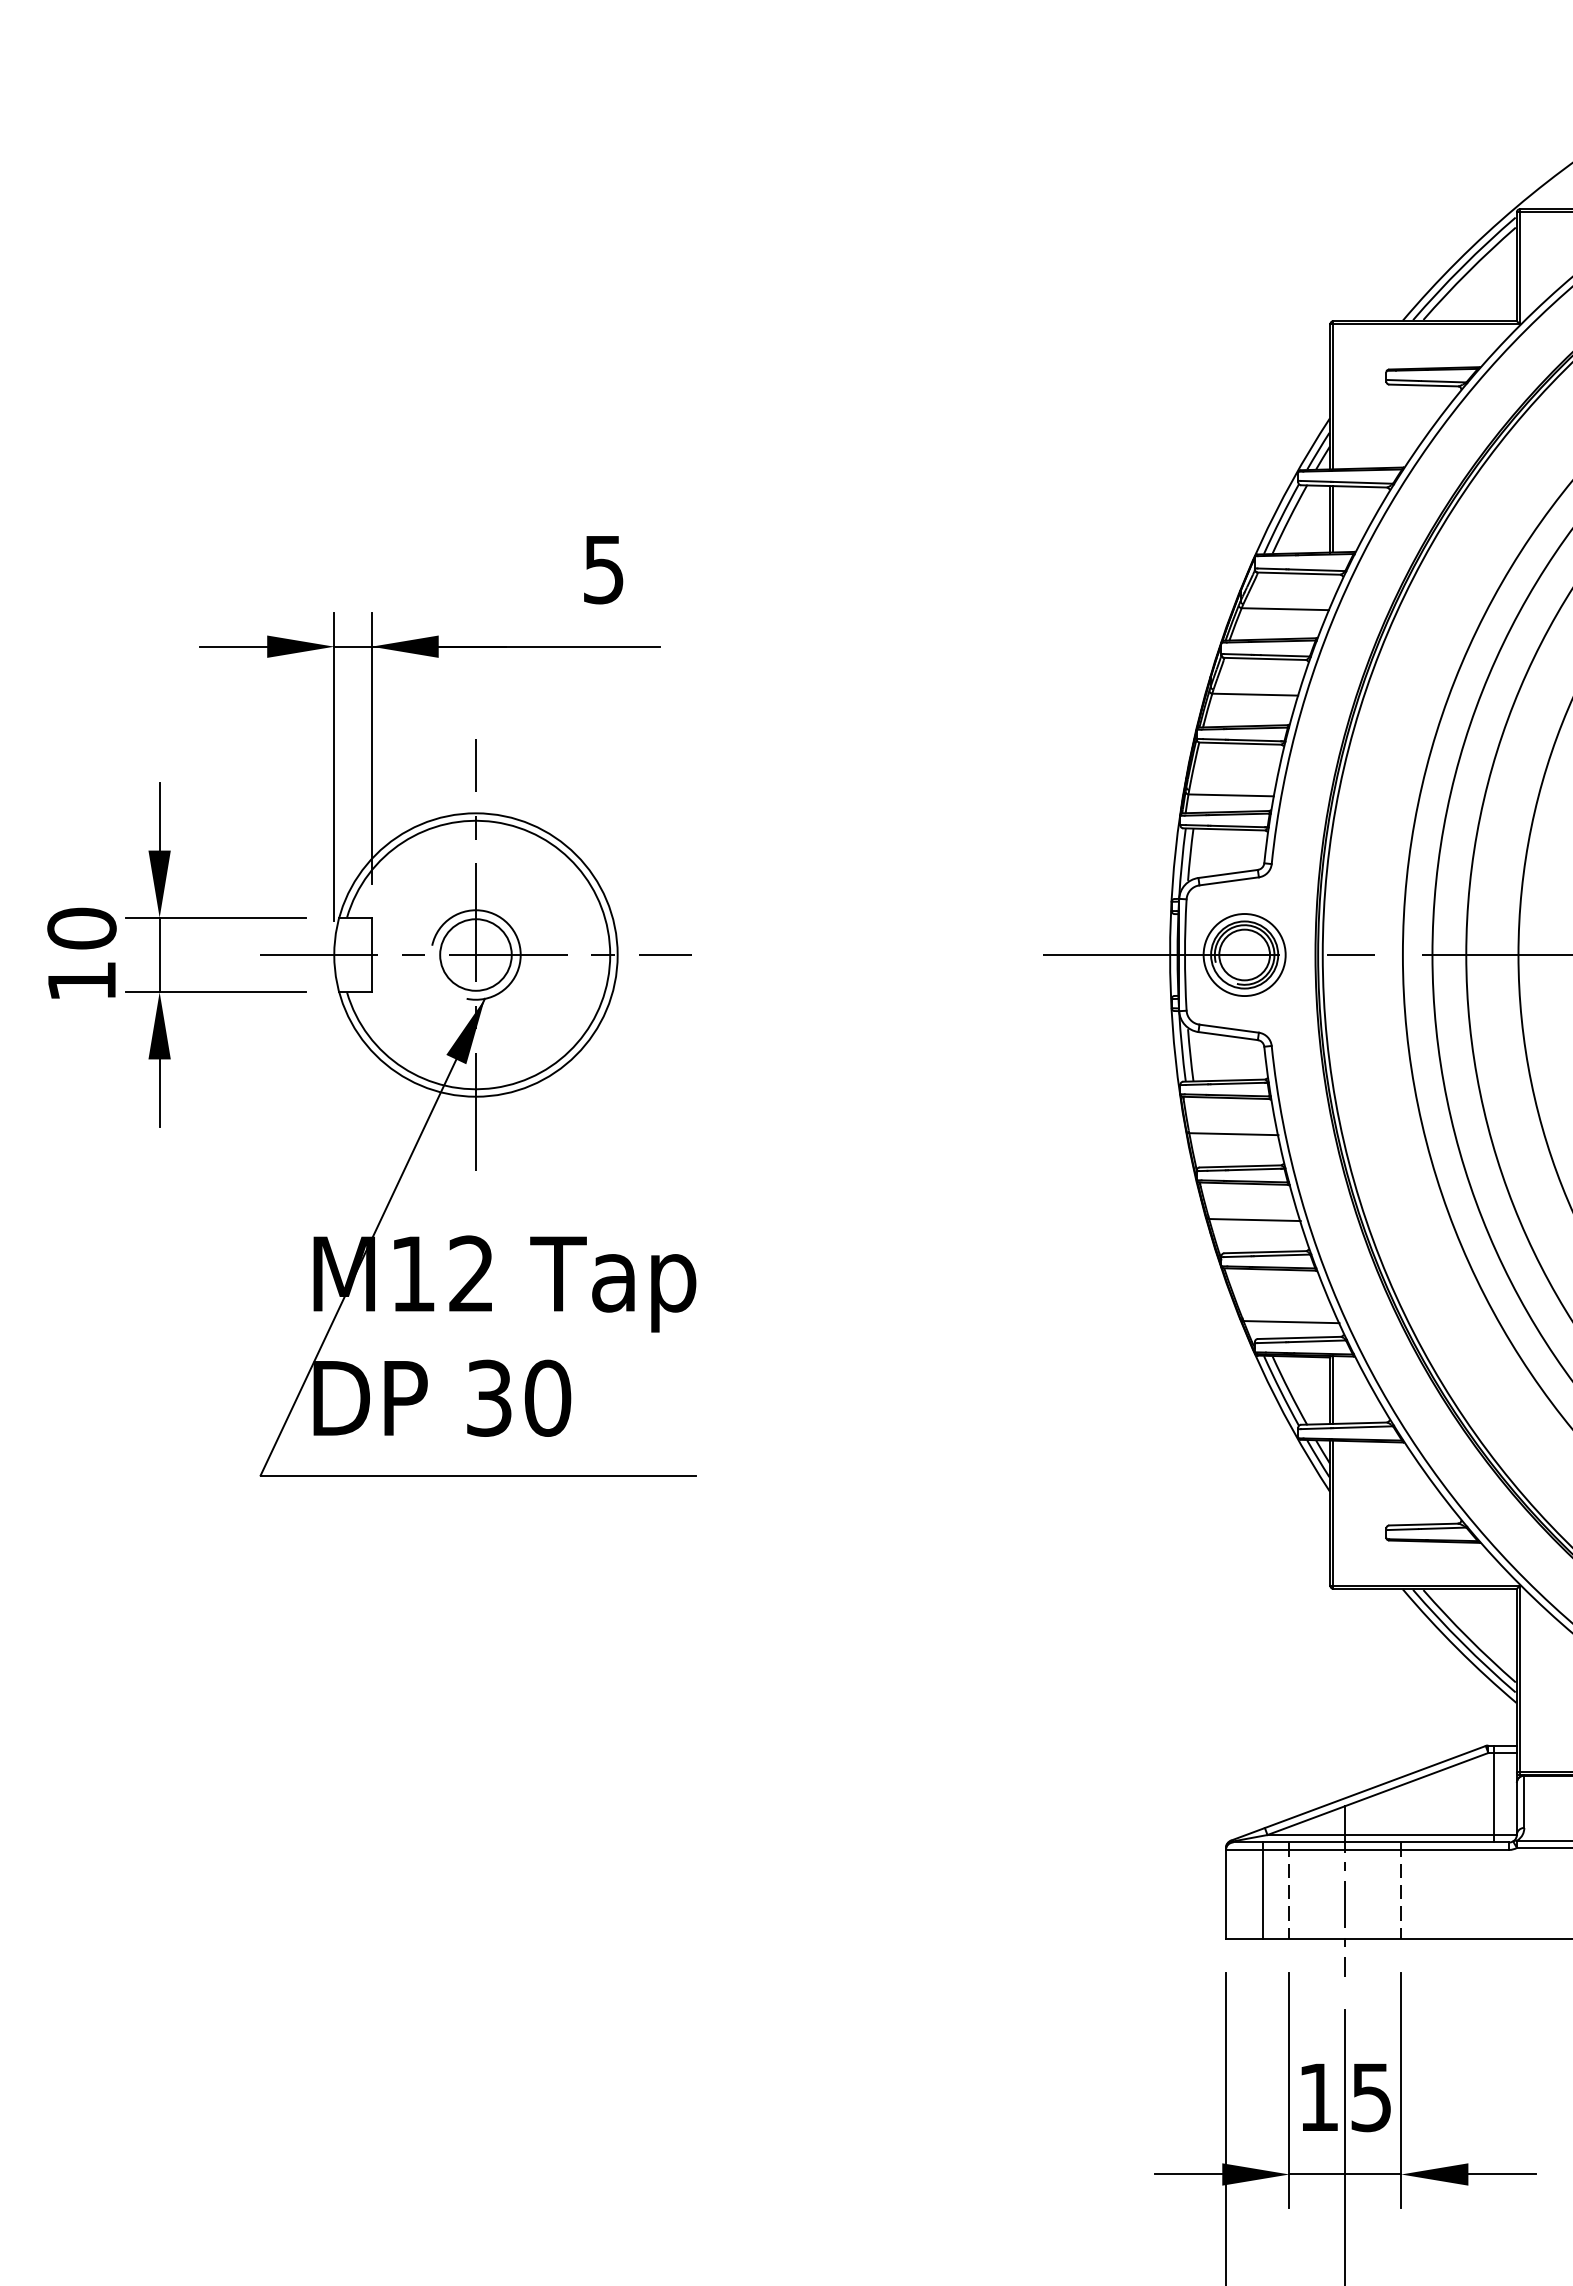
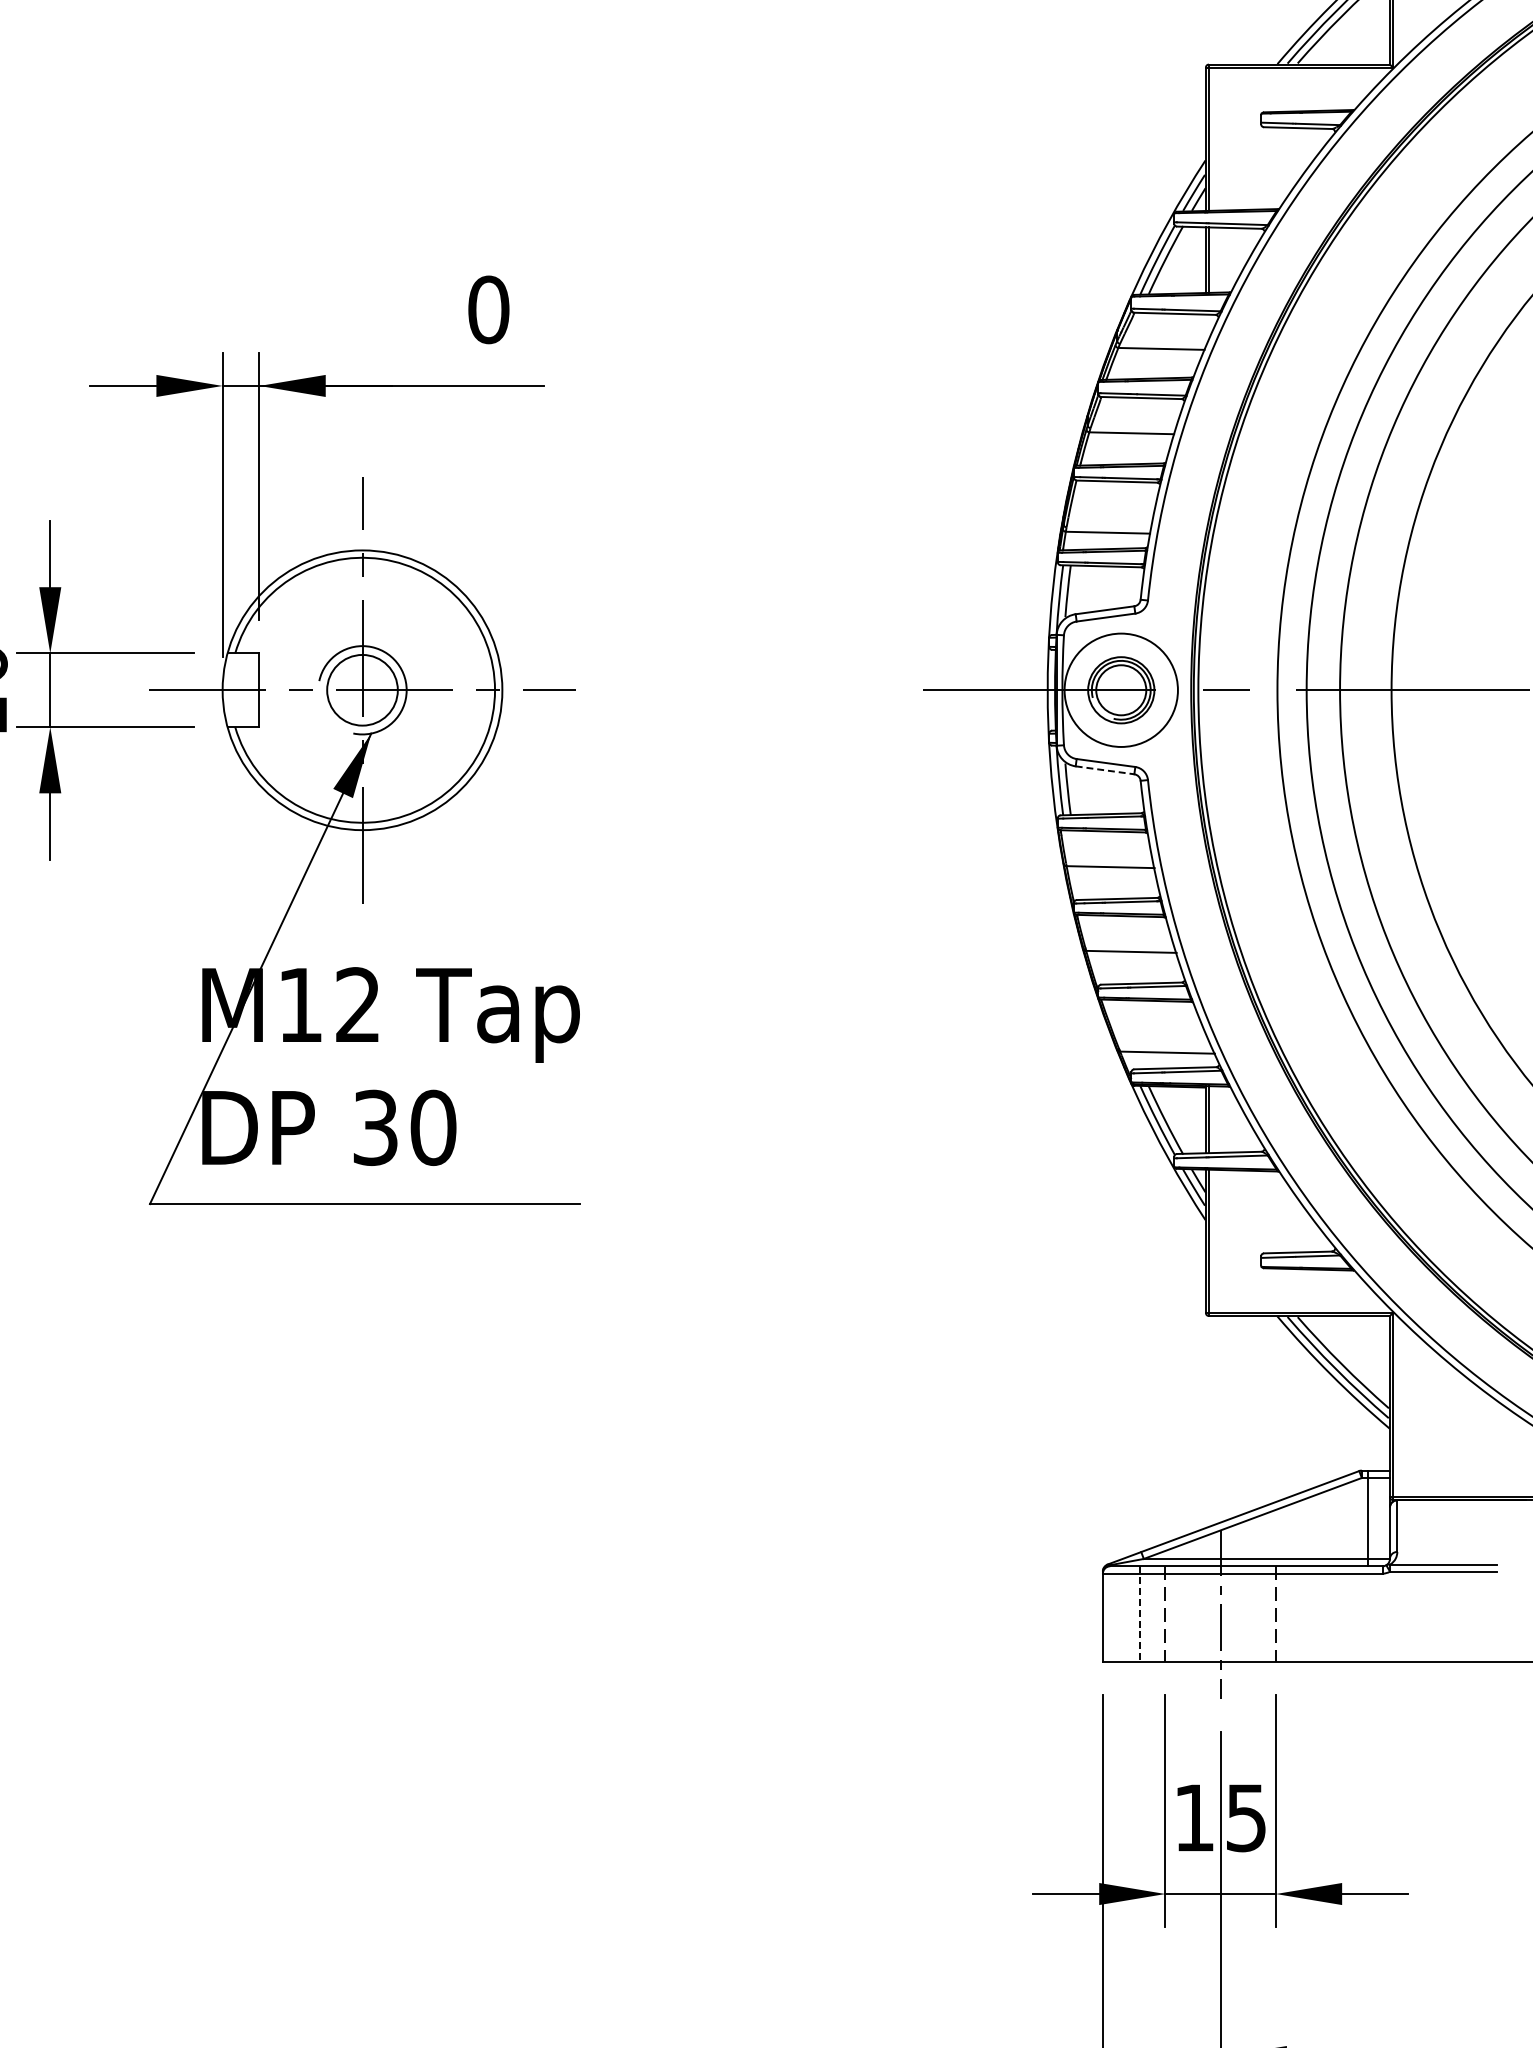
text: (603, 569) -> (488, 309), 5 -> 0
circle: (1244, 955) -> (1121, 690), size x1.4
line: (1228, 1036) -> (1105, 770), solid -> dashed
line: (1263, 1891) -> (1139, 1614), solid -> dashed

